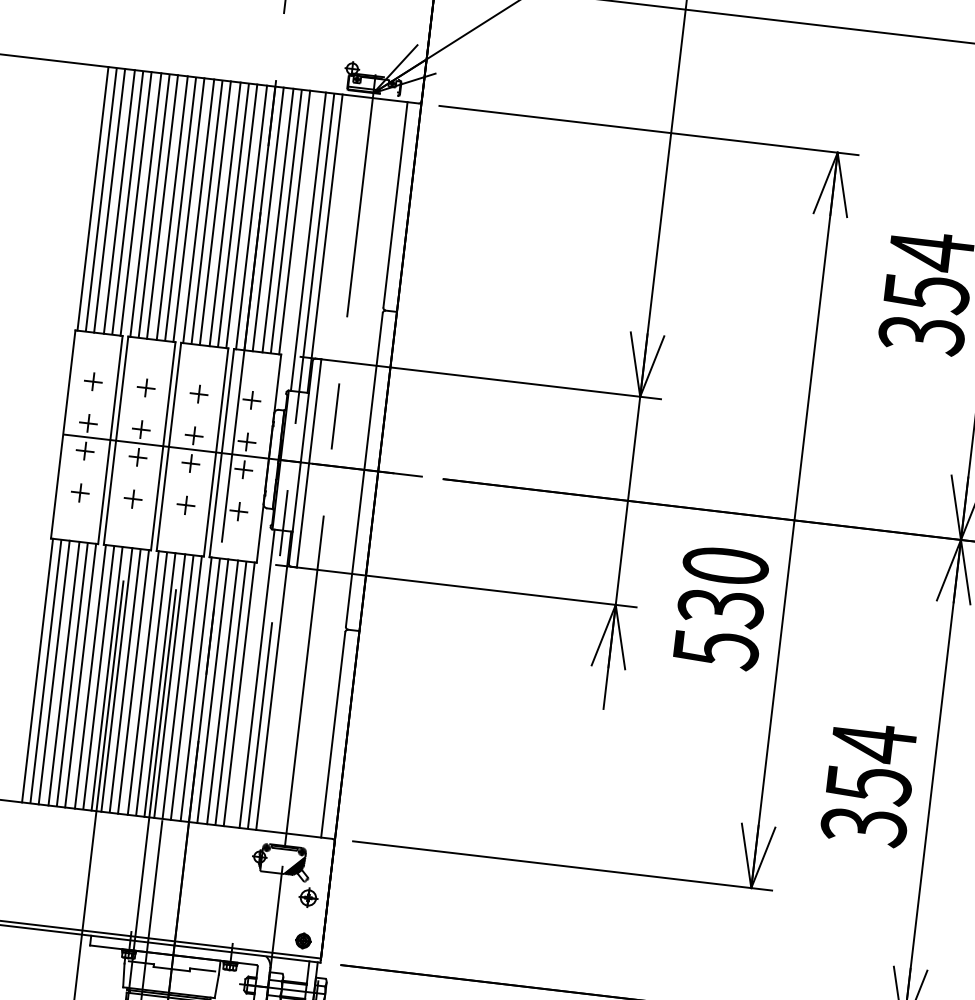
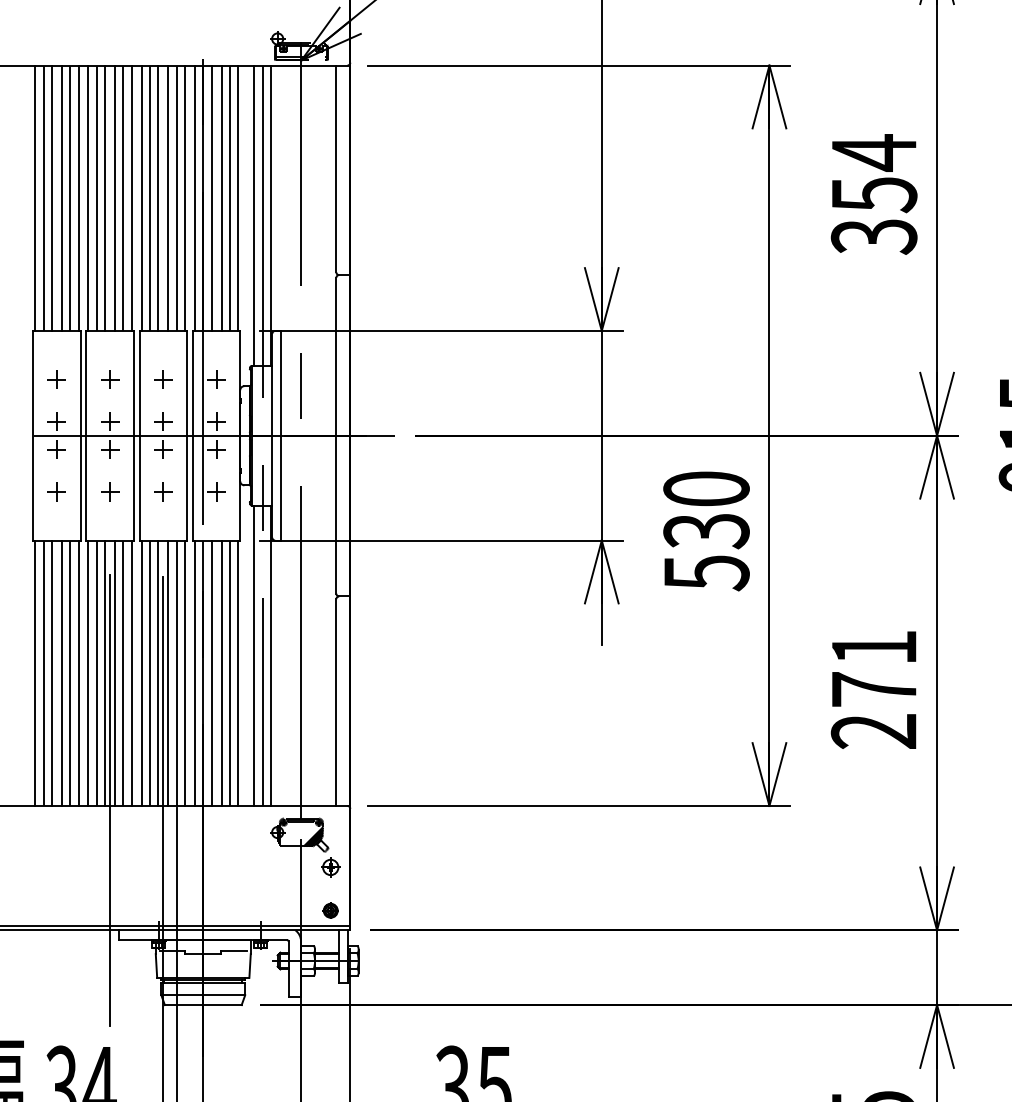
text: (869, 784) -> (874, 689), 354 -> 271

